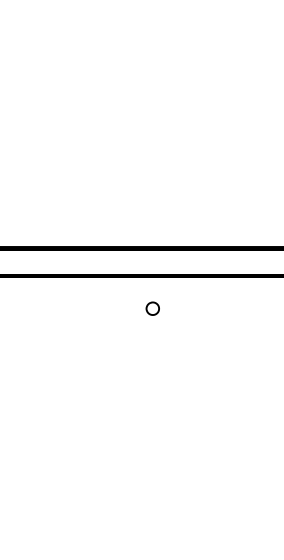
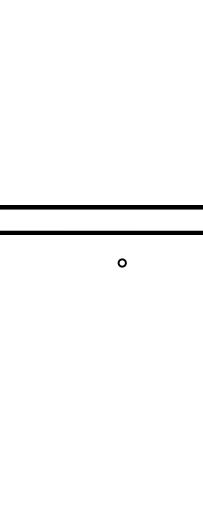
part: (152, 308) -> (122, 262), size x0.62

